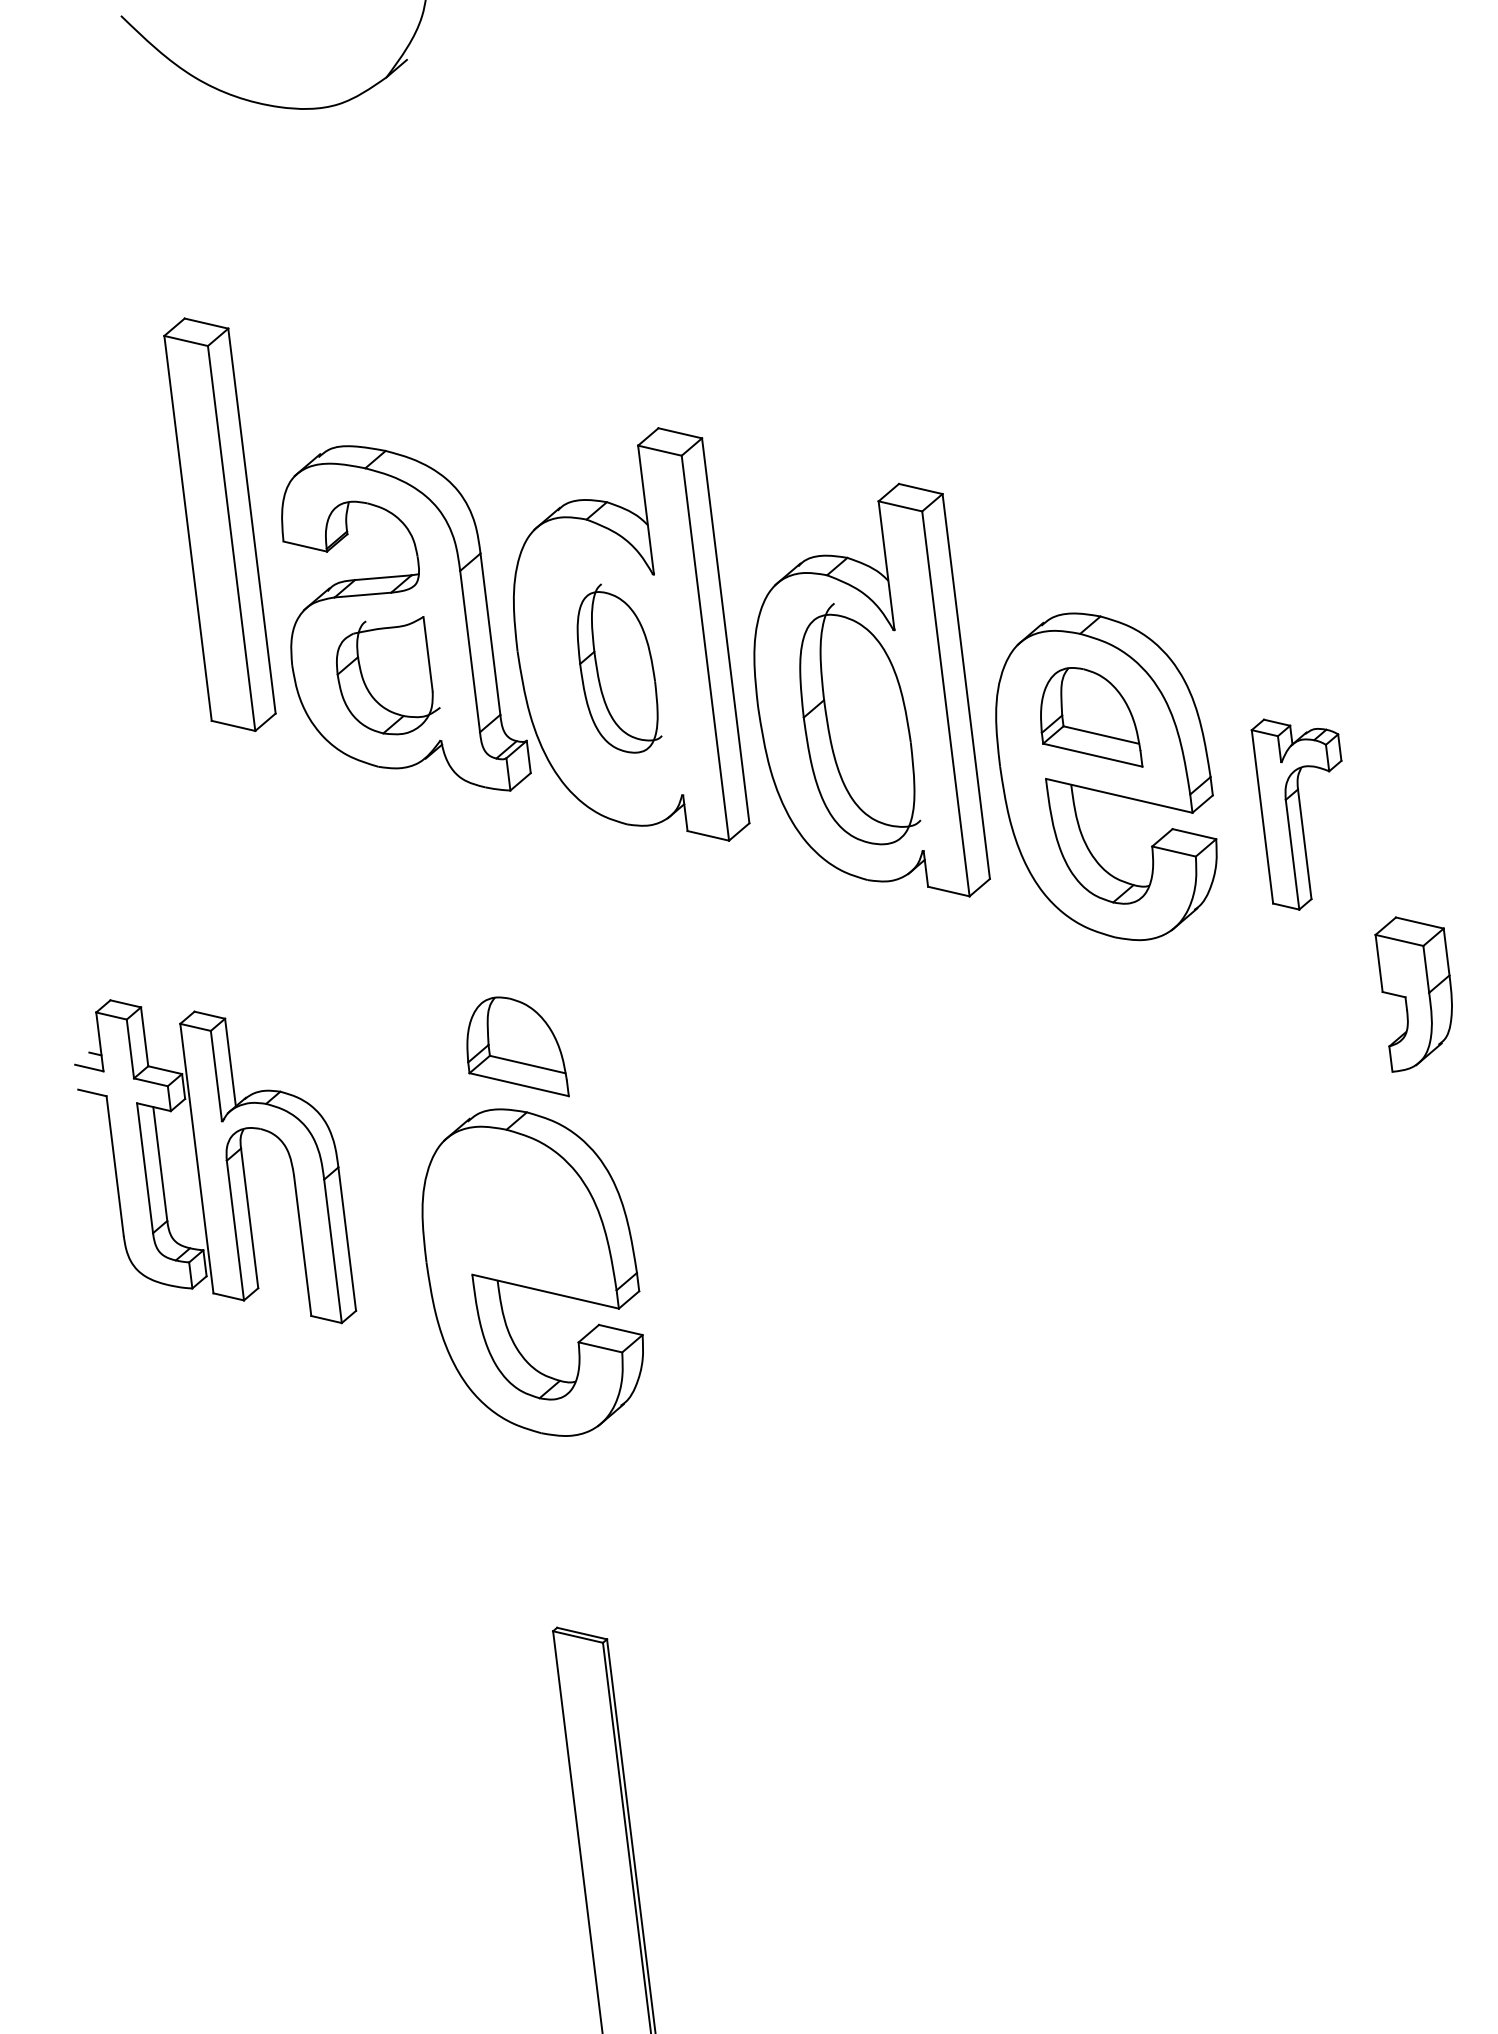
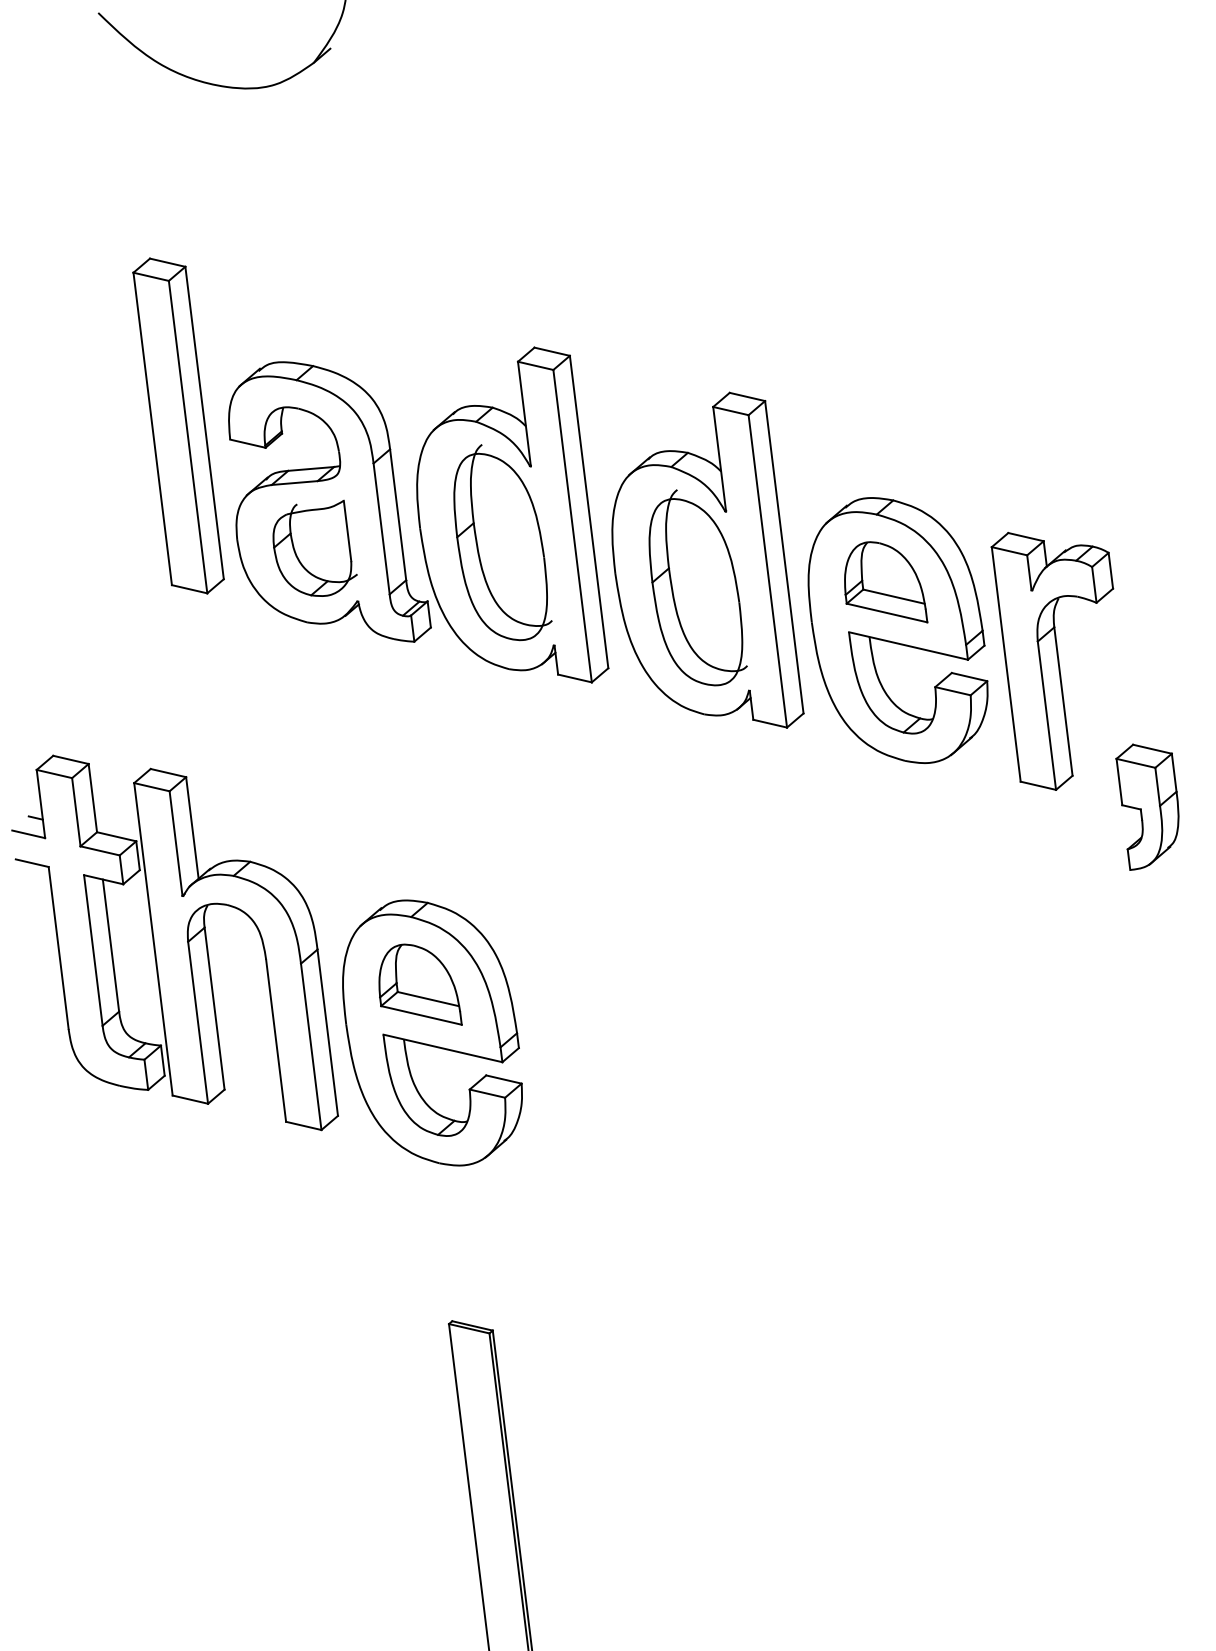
part: (619, 668) -> (502, 542), size x1.43
part: (1296, 813) -> (1052, 660), size x1.67
part: (517, 1046) -> (420, 984), moved
part: (214, 1161) -> (174, 942), size x1.43

